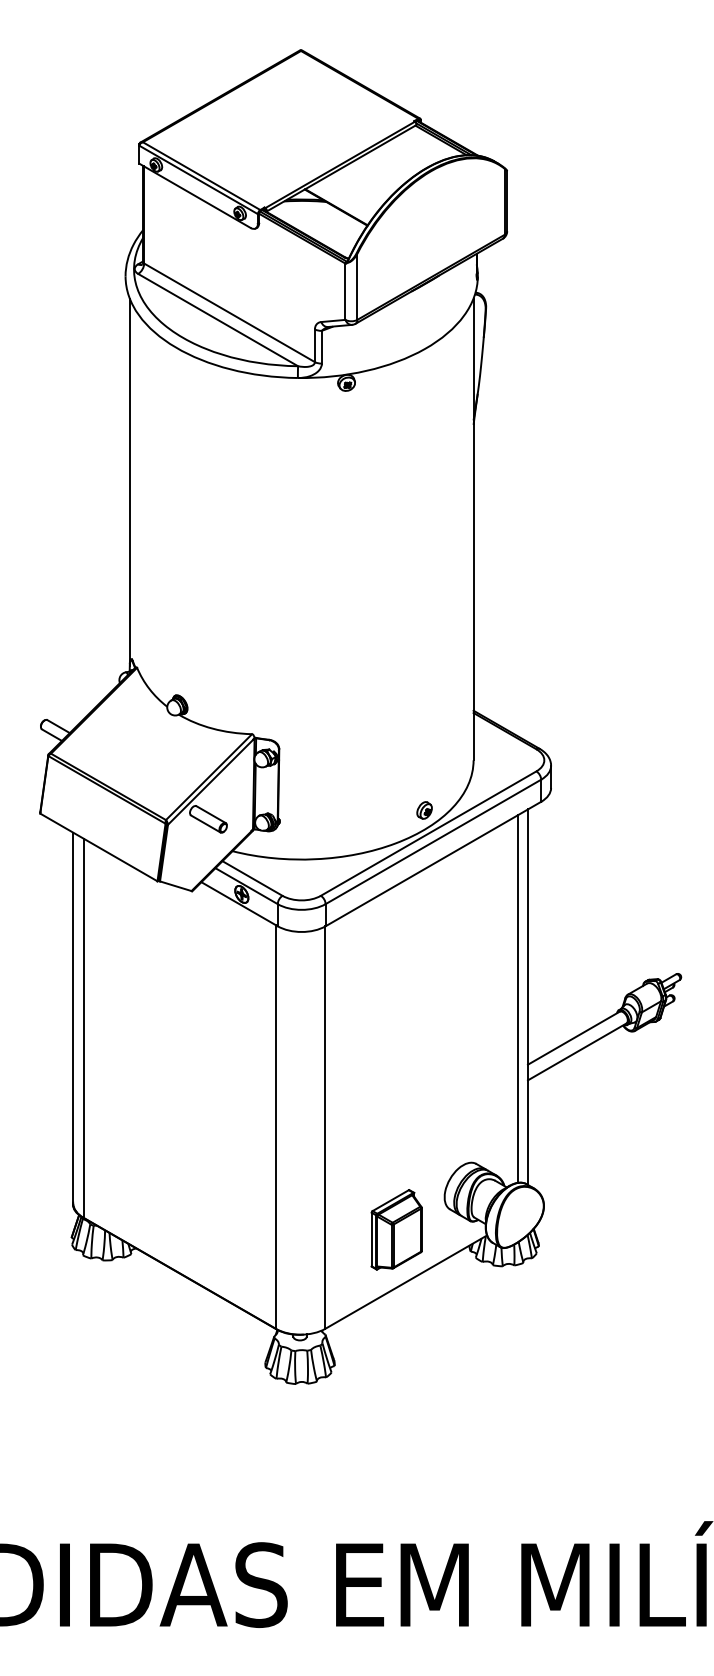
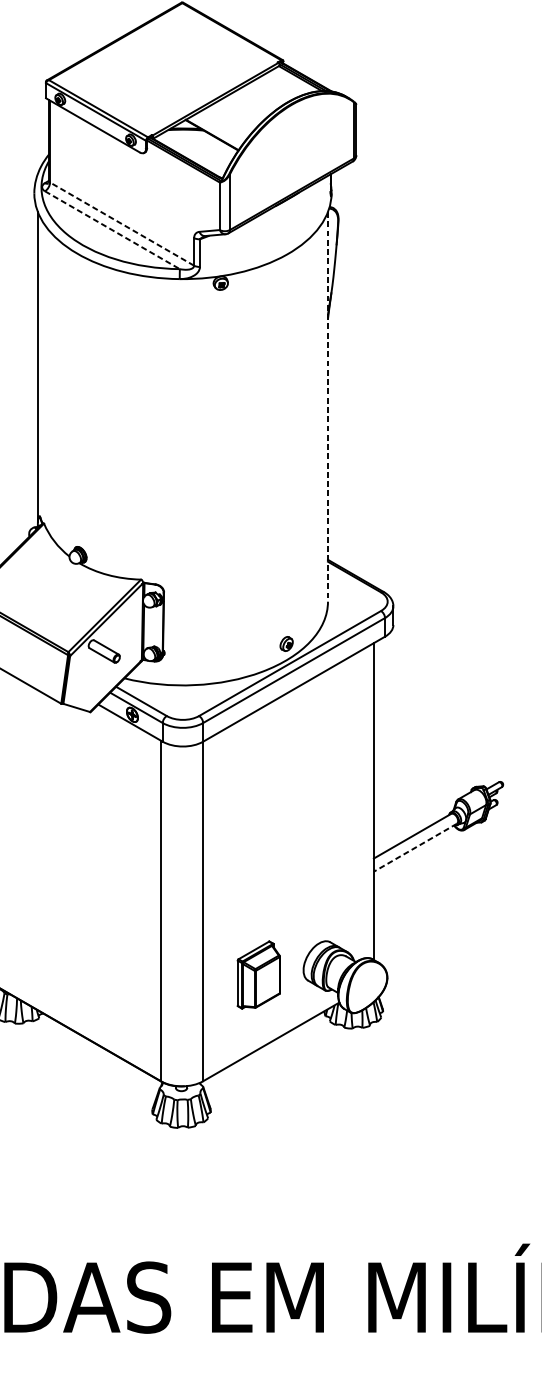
line: (229, 312) -> (122, 223), solid -> dashed
line: (218, 320) -> (112, 230), solid -> dashed
line: (473, 529) -> (327, 406), solid -> dashed
line: (517, 998) -> (365, 802), removed
line: (577, 1051) -> (415, 847), solid -> dashed
part: (396, 1229) -> (258, 974), moved

